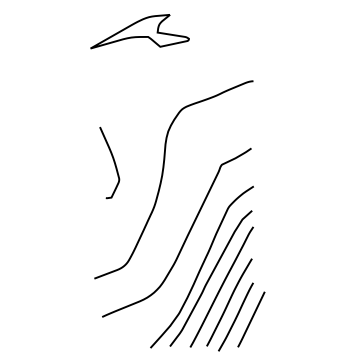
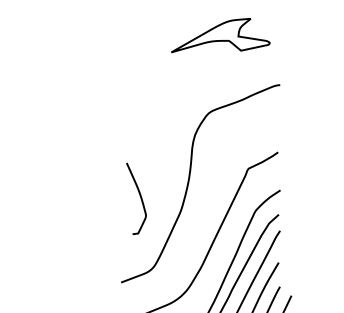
part: (139, 31) -> (220, 35), moved
curve: (113, 162) -> (140, 198), moved

